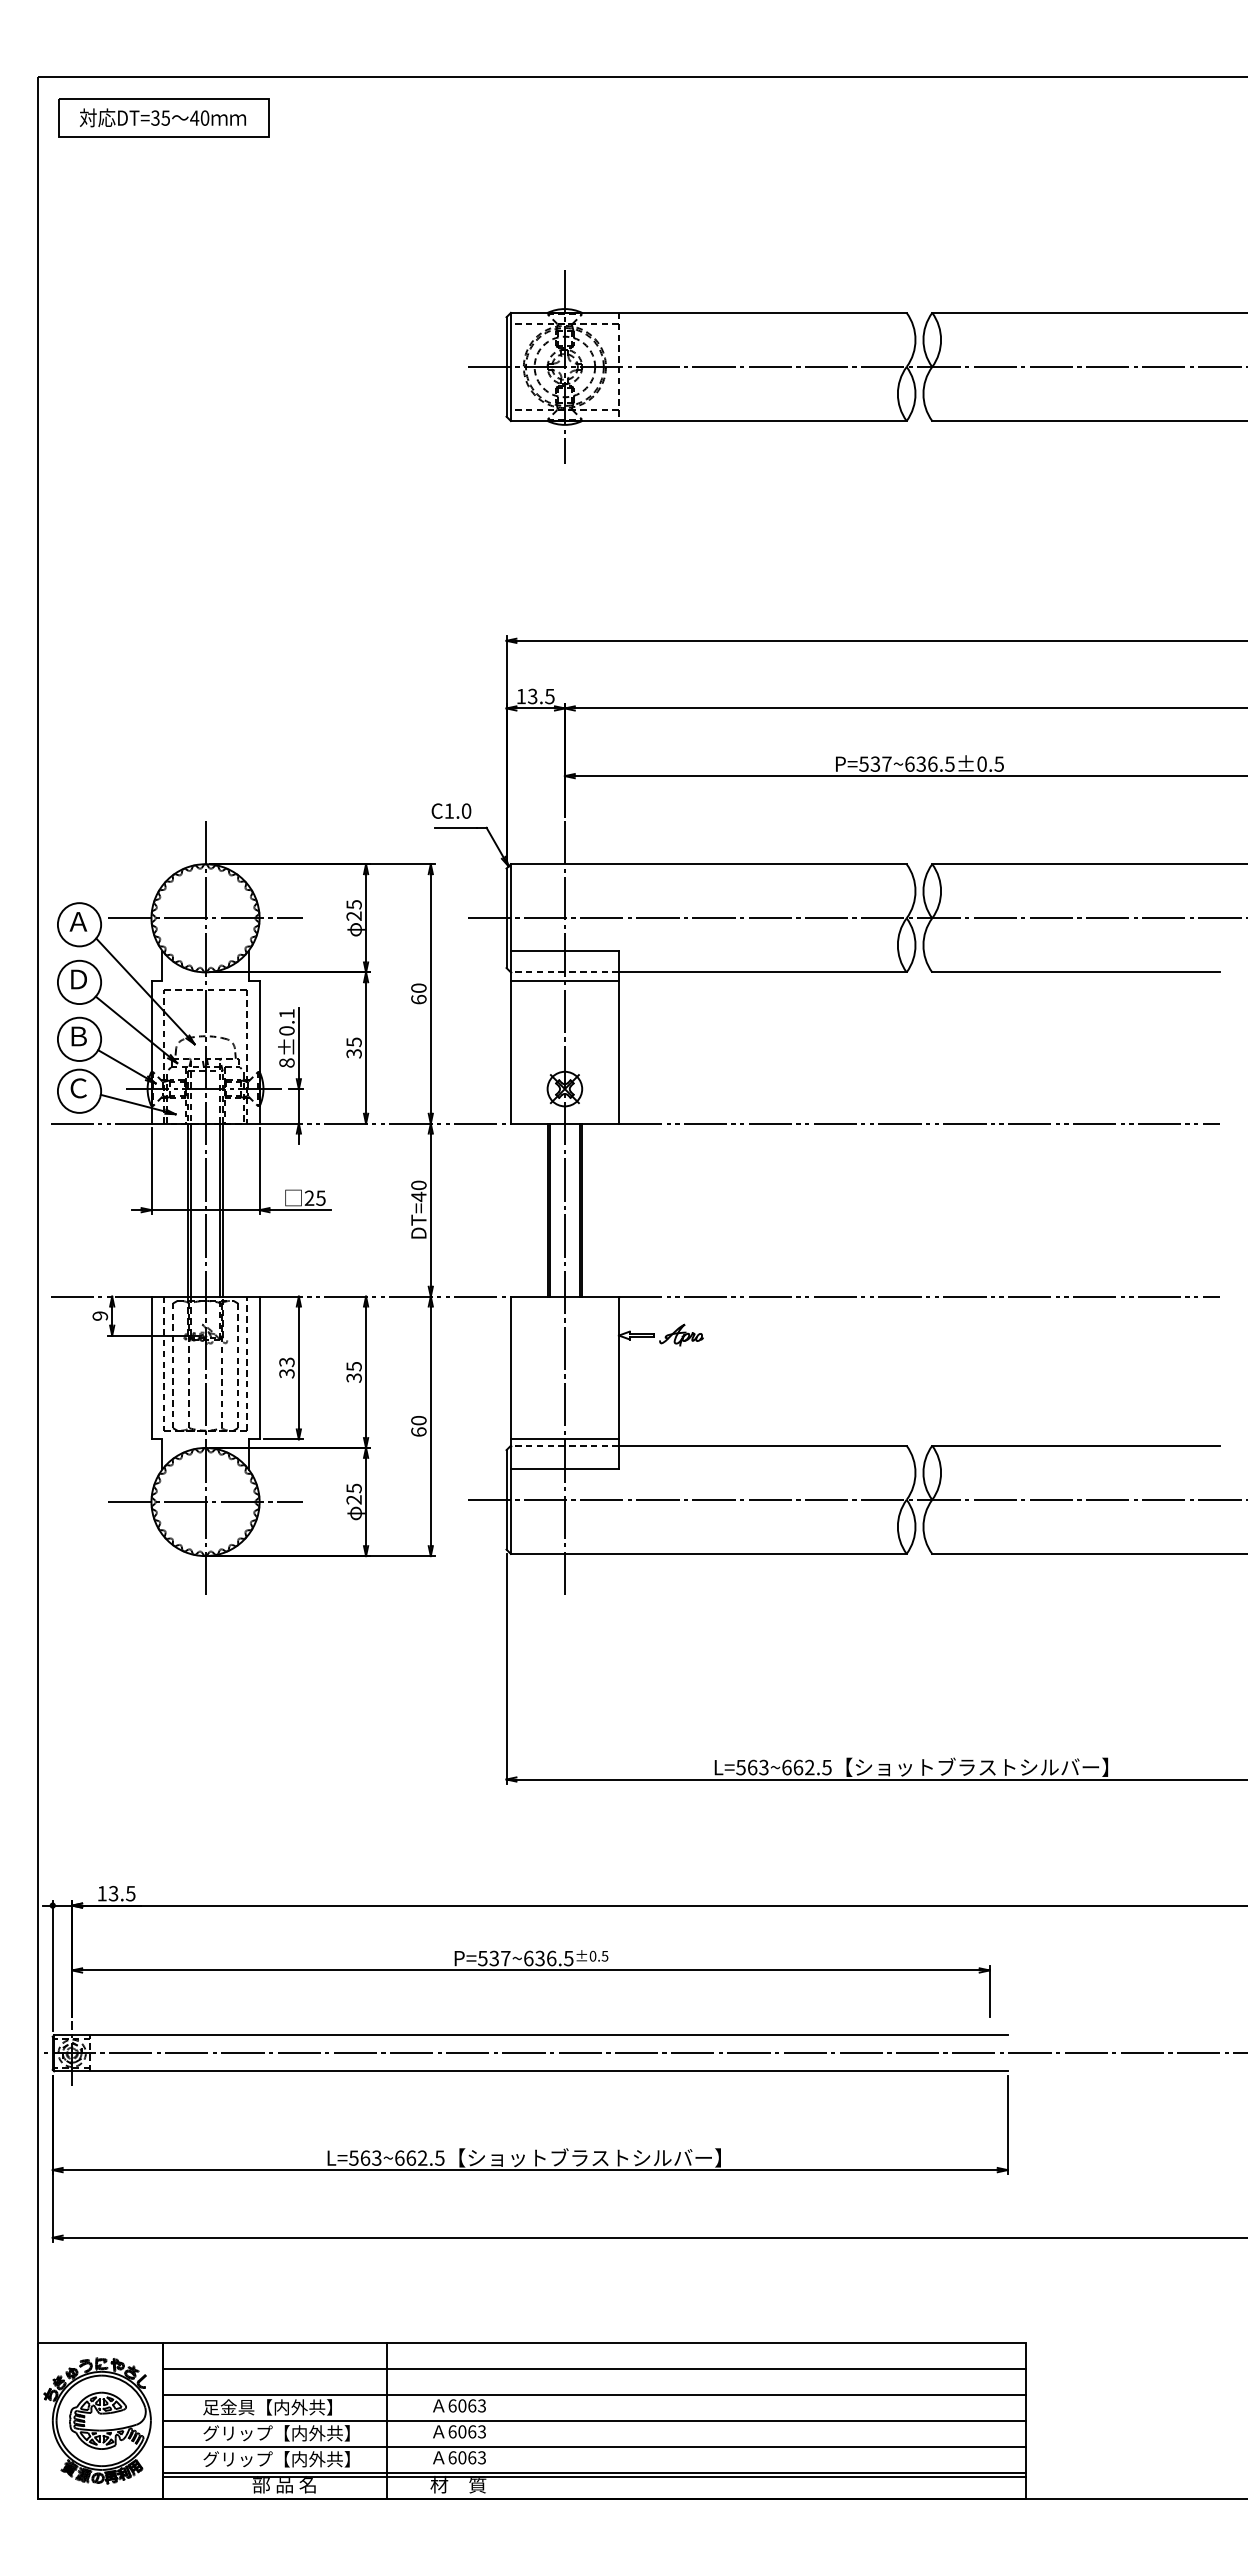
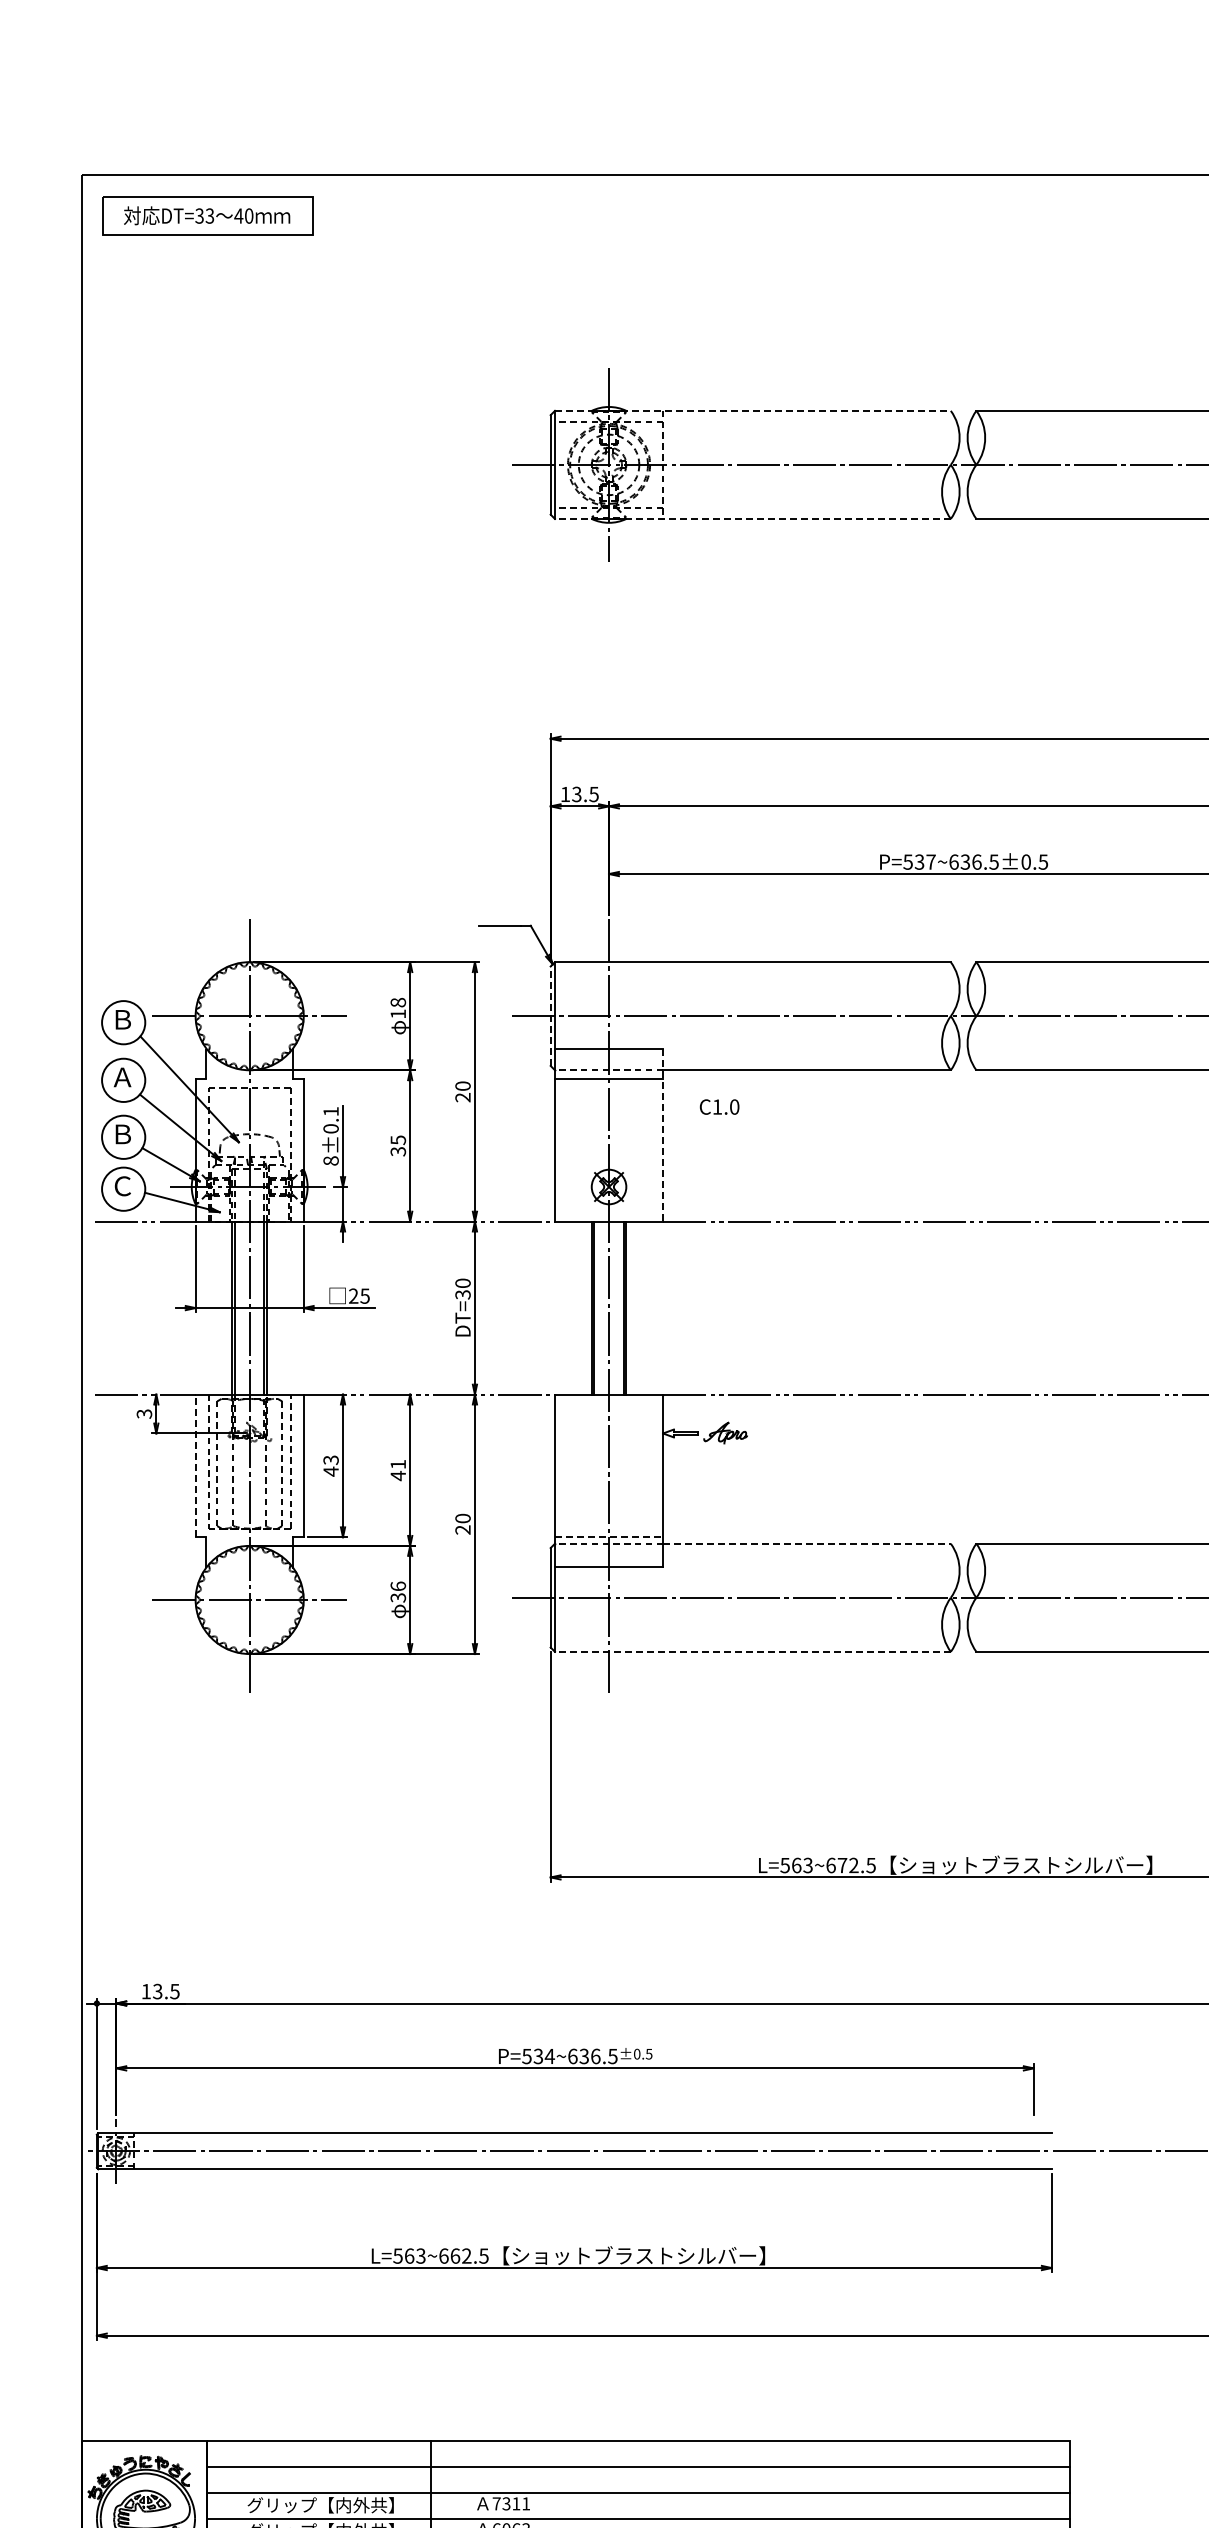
text: (165, 117) -> (209, 215), DT=35 -> DT=33
line: (708, 312) -> (752, 410), solid -> dashed
line: (708, 421) -> (752, 519), solid -> dashed
text: (451, 810) -> (719, 1106), moved
text: (353, 910) -> (397, 1008), 25 -> 18
line: (506, 918) -> (550, 1016), solid -> dashed
text: (78, 921) -> (122, 1019), Ａ -> Ｂ
text: (78, 979) -> (122, 1077), Ｄ -> Ａ
text: (418, 999) -> (462, 1097), 60 -> 20
line: (618, 1037) -> (662, 1135), solid -> dashed
text: (418, 1196) -> (462, 1294), DT=40 -> DT=30
text: (99, 1315) -> (143, 1413), 9 -> 3
line: (151, 1367) -> (195, 1465), solid -> dashed
text: (353, 1372) -> (397, 1470), 35 -> 41
text: (286, 1373) -> (330, 1471), 33 -> 43
text: (418, 1431) -> (462, 1529), 60 -> 20
line: (565, 1439) -> (609, 1537), solid -> dashed
line: (762, 1445) -> (806, 1543), solid -> dashed
text: (353, 1493) -> (397, 1591), 25 -> 36
line: (708, 1553) -> (752, 1651), solid -> dashed
text: (798, 1767) -> (842, 1865), L=563~662.5 -> L=563~672.5
text: (505, 1958) -> (549, 2056), P=537~636.5 -> P=534~636.5
text: (466, 2405) -> (510, 2503), 6063 -> 7311
text: (276, 2407) -> (320, 2505), 足金具【内外共】 -> グリップ【内外共】

